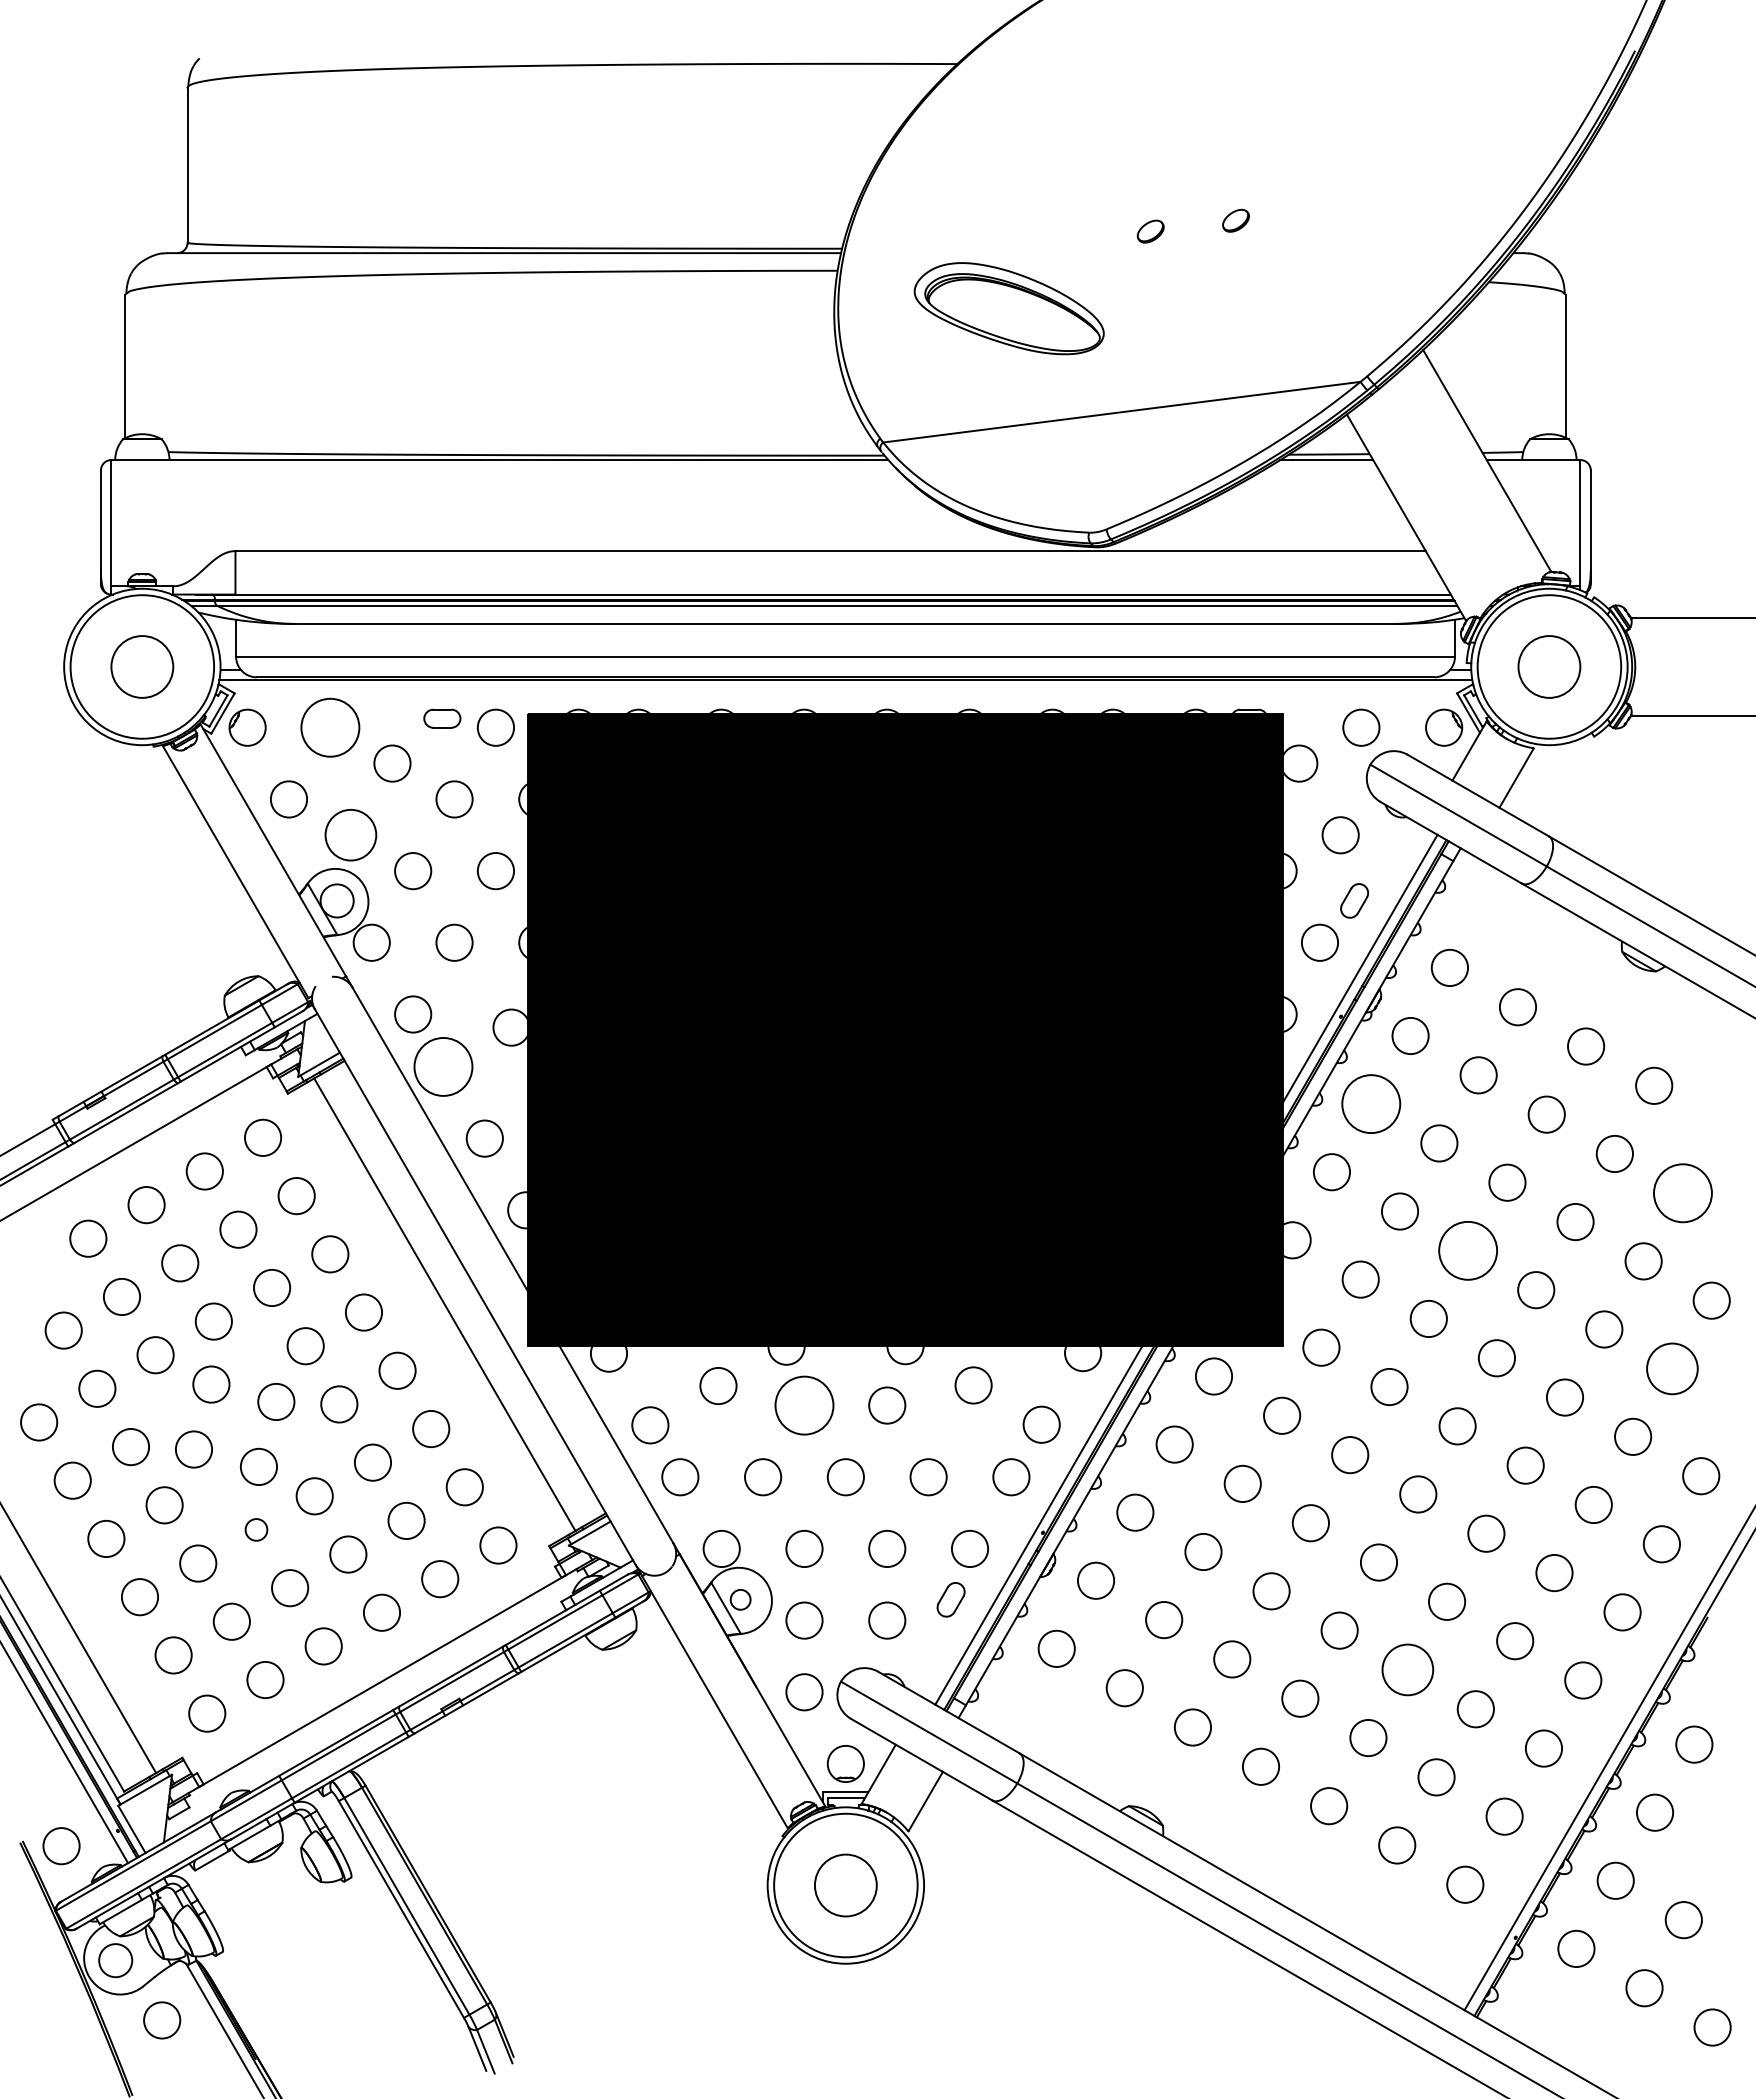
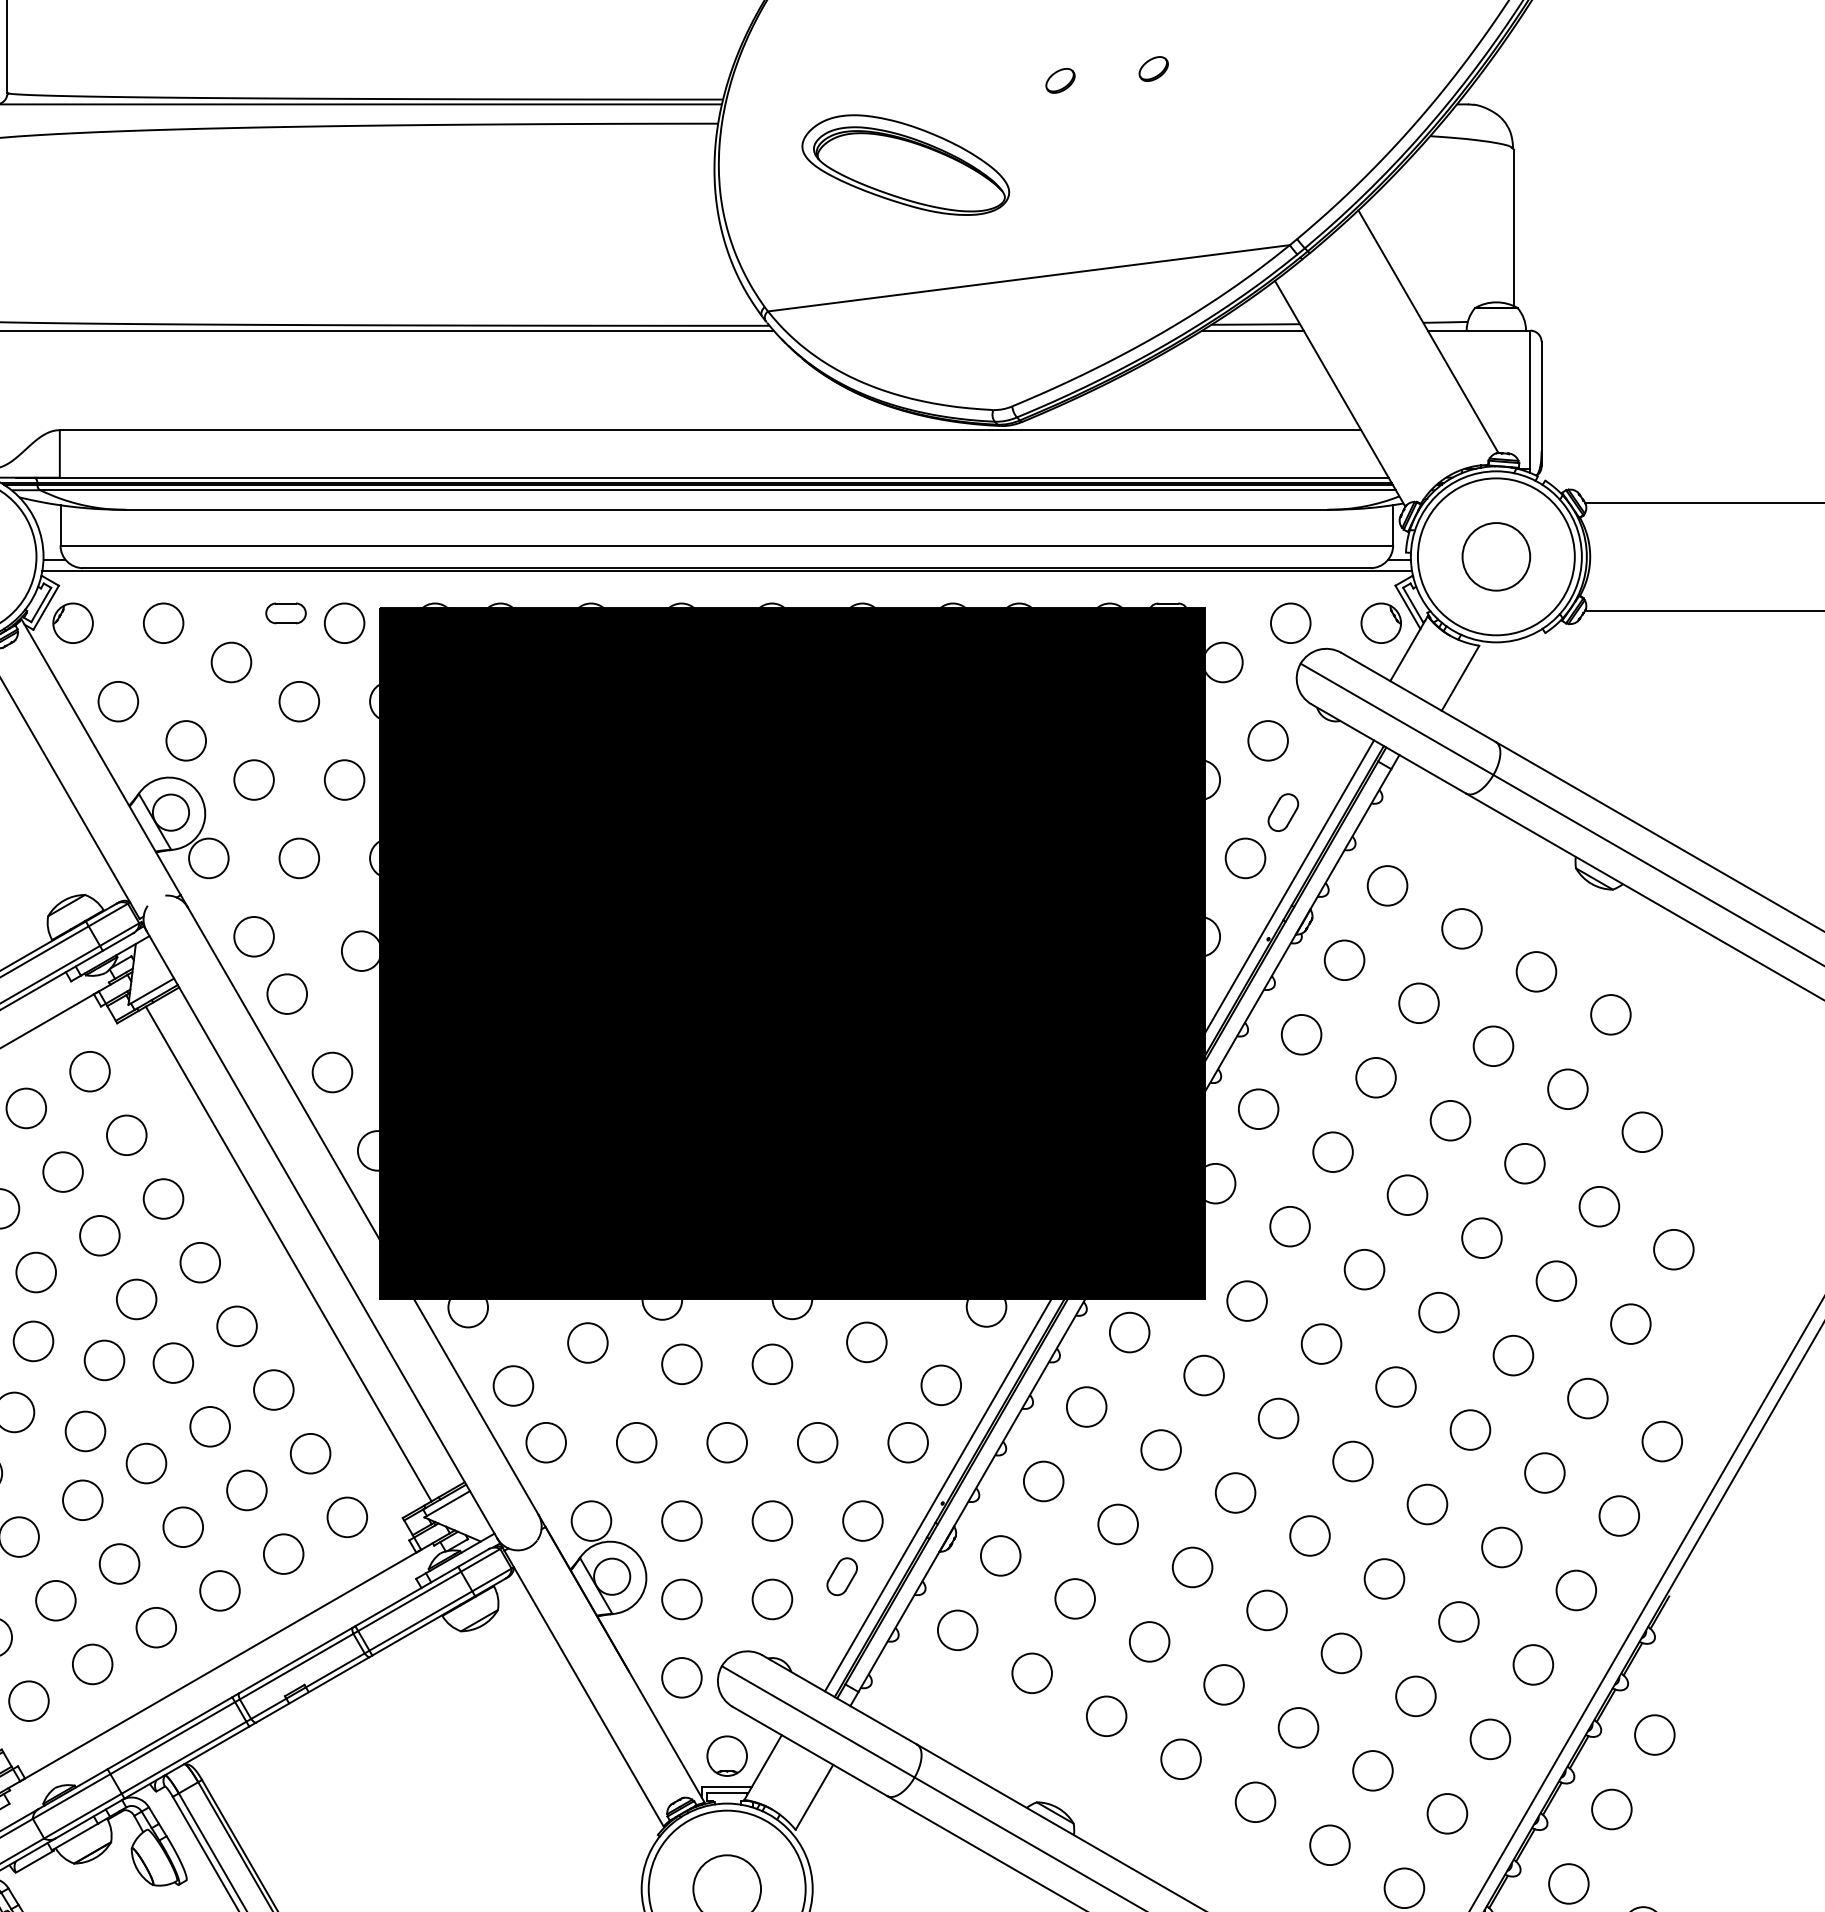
circle: (330, 727) -> (163, 623), size x0.62
circle: (351, 835) -> (186, 741), size x0.71
circle: (443, 1066) -> (287, 993), size x0.62
circle: (1371, 1104) -> (1301, 1035), size x0.62
circle: (1682, 1193) -> (1641, 1132), size x0.62
circle: (1468, 1250) -> (1407, 1194), size x0.62
circle: (1672, 1368) -> (1630, 1323), size x0.71
circle: (804, 1405) -> (681, 1364), size x0.62
circle: (256, 1529) -> (82, 1499), size x1.67
circle: (740, 1599) -> (611, 1576), size x1.67
circle: (1407, 1669) -> (1341, 1652), size x0.71

